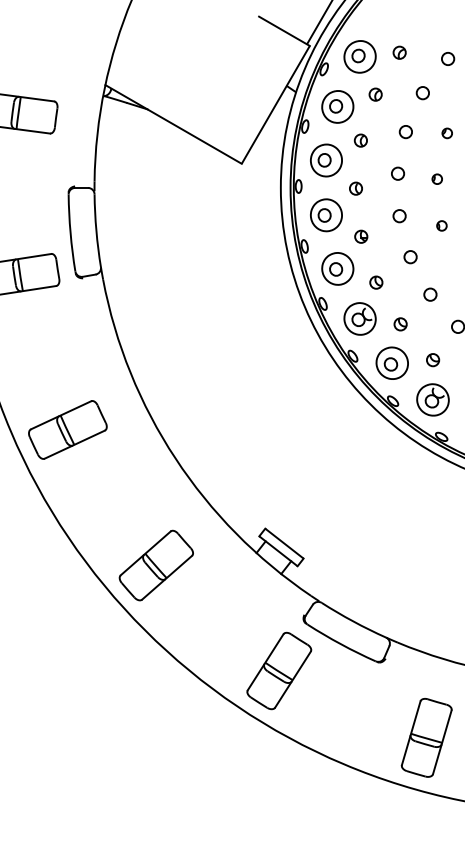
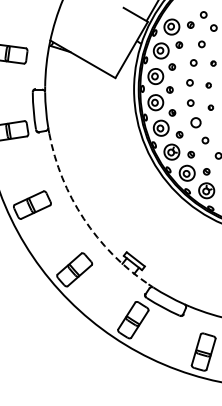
circle: (426, 30) -> (203, 14), added
circle: (409, 256) -> (195, 122), size x1.6
arc: (174, 457) -> (83, 218), solid -> dashed

